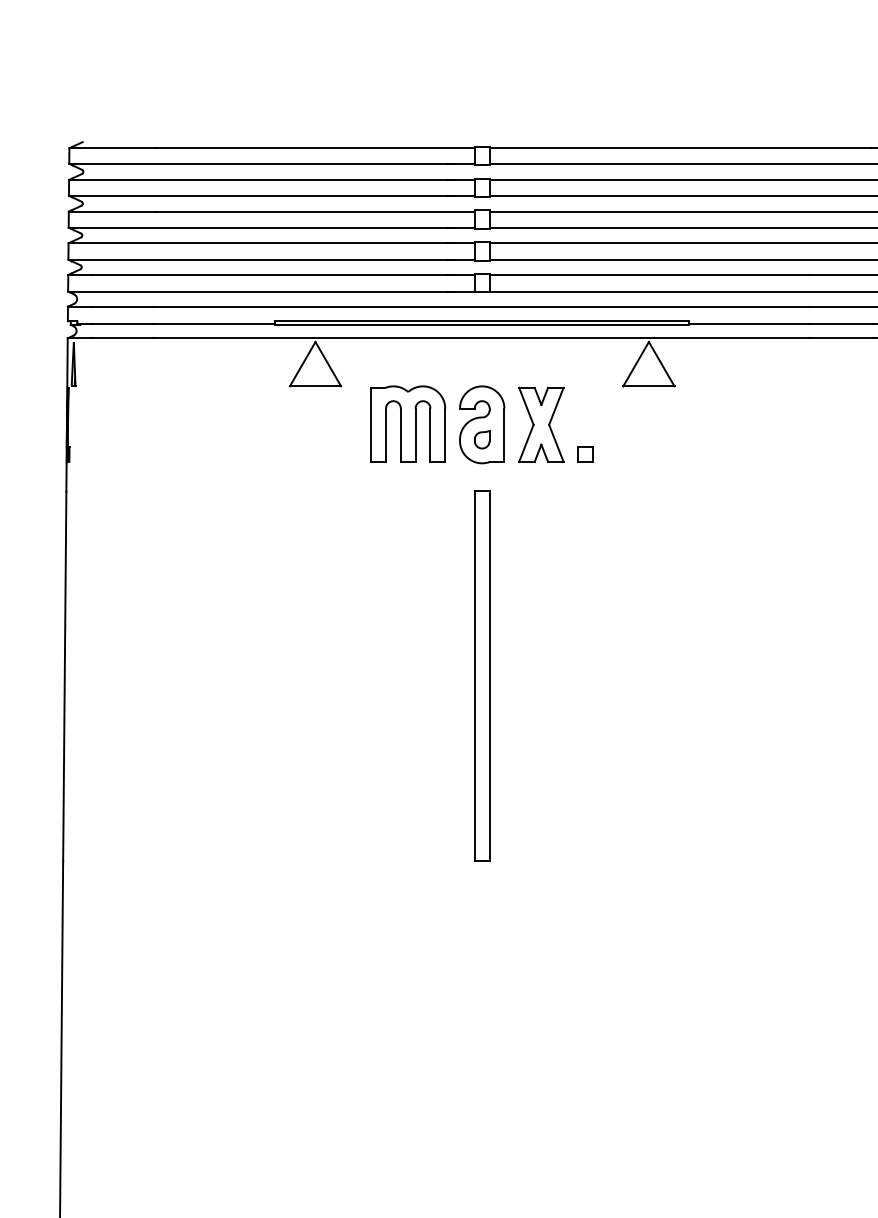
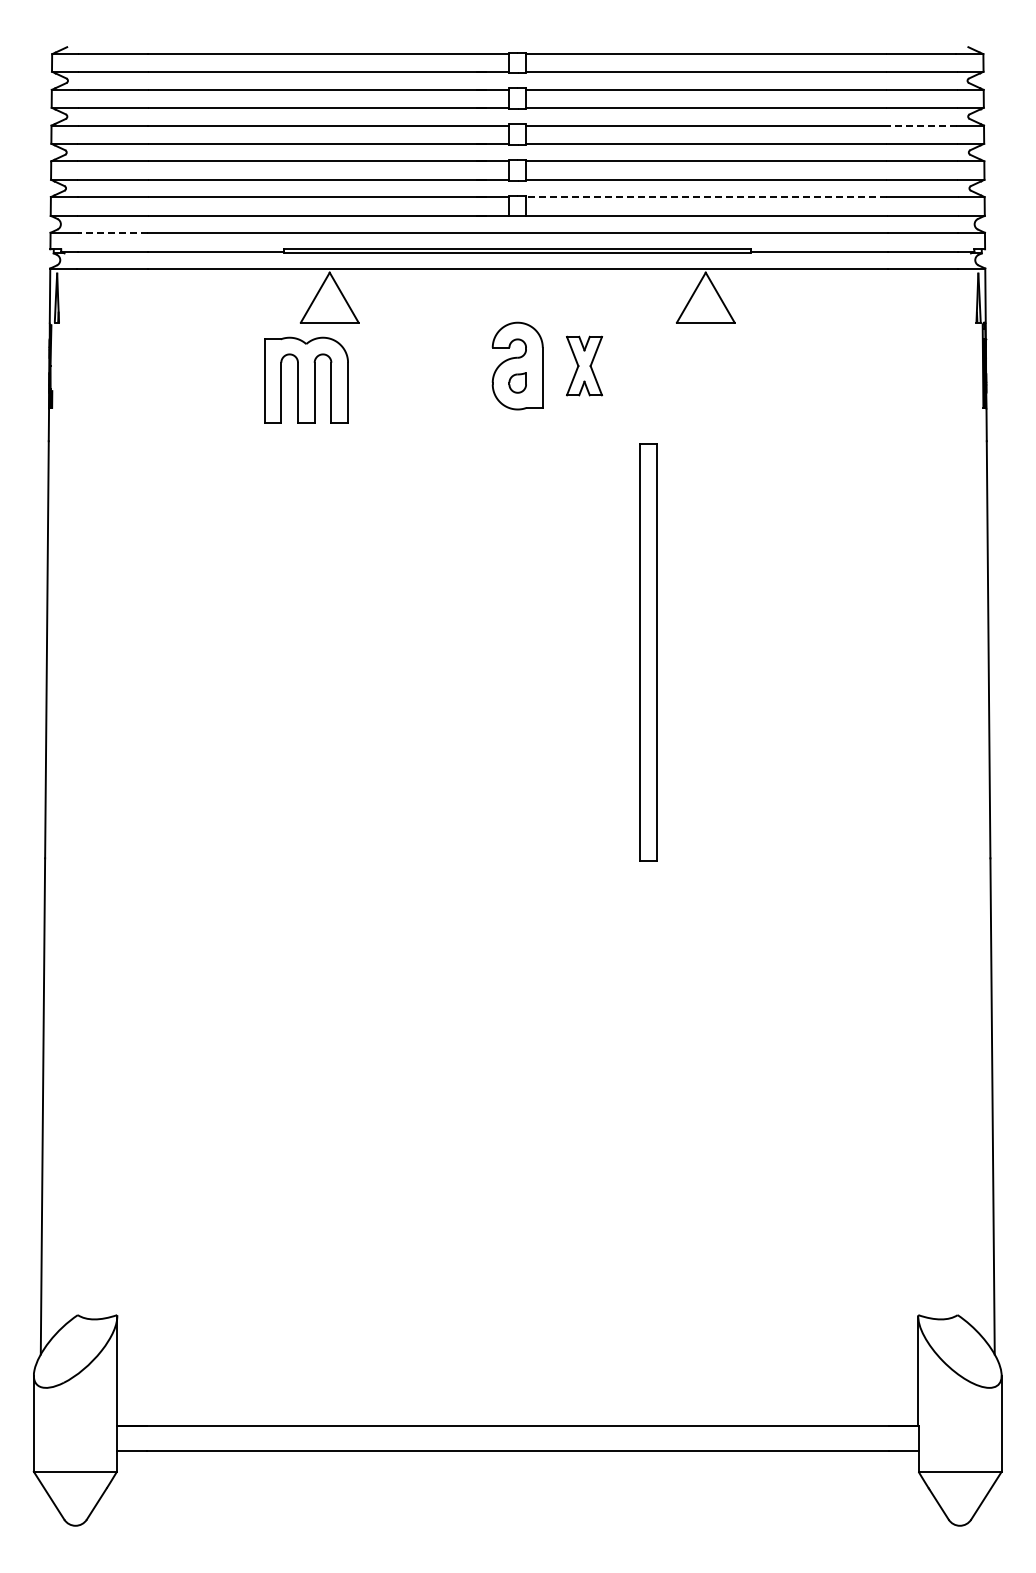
line: (841, 211) -> (922, 125), solid -> dashed
line: (649, 275) -> (706, 197), solid -> dashed
line: (122, 306) -> (112, 232), solid -> dashed
part: (408, 423) -> (306, 379), moved
part: (541, 424) -> (584, 365), size x0.7
part: (585, 454) -> (634, 399), removed
part: (481, 676) -> (648, 652), moved

